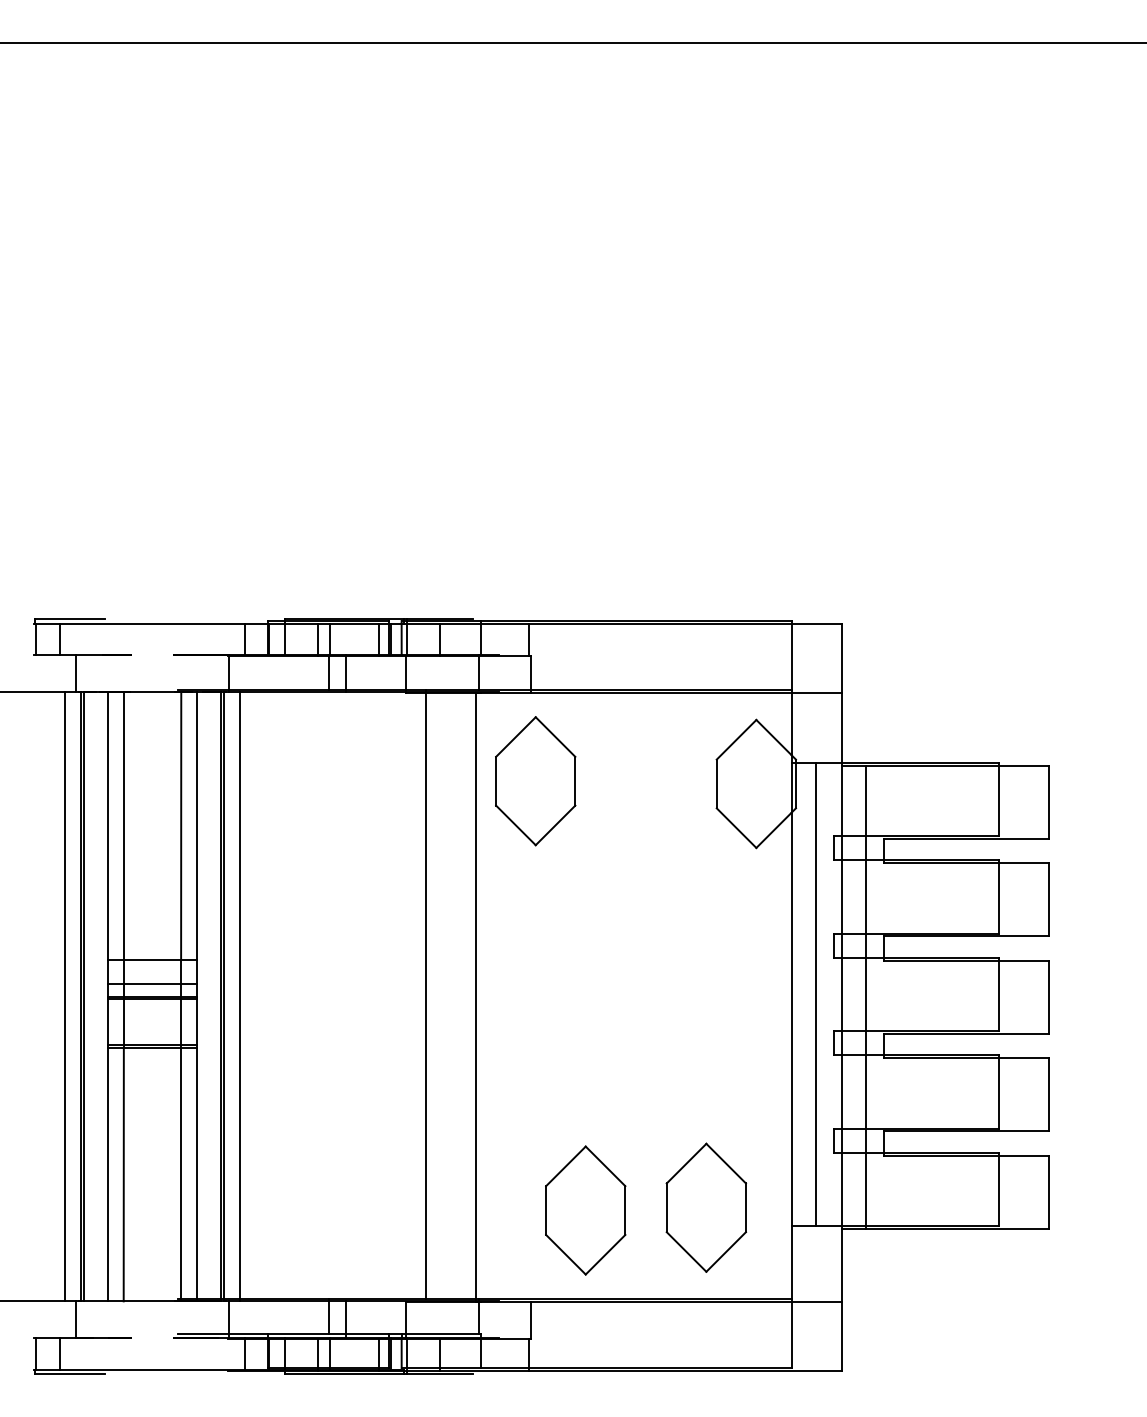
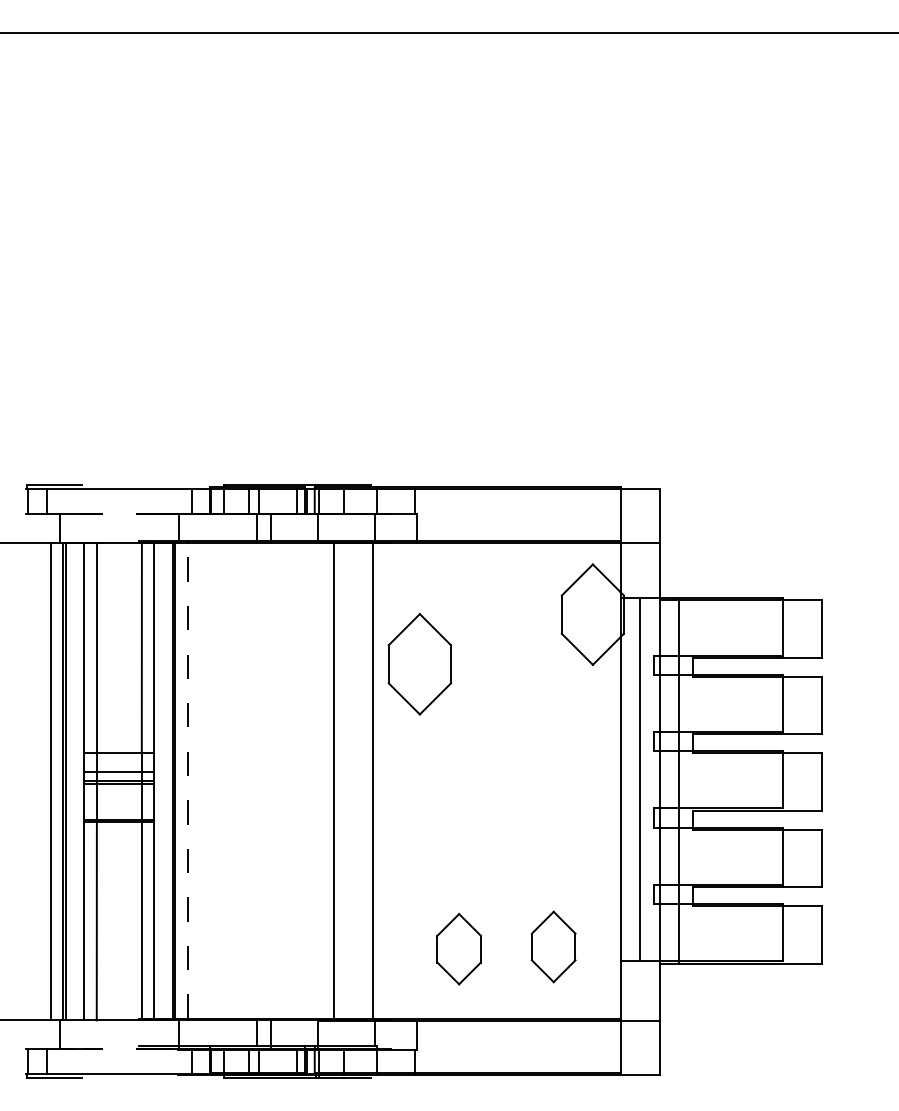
part: (535, 781) -> (419, 664), moved
line: (239, 995) -> (187, 780), solid -> dashed
part: (706, 1207) -> (553, 946), size x0.7
part: (585, 1210) -> (458, 949), size x0.7

